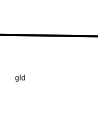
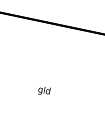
text: (19, 77) -> (43, 90), moved

